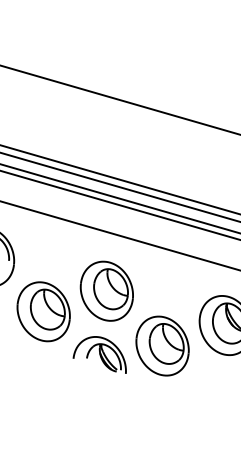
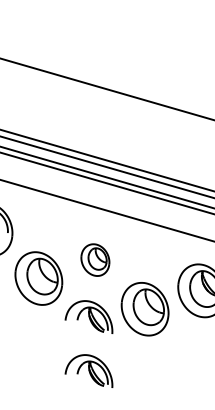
part: (107, 290) -> (95, 259), size x0.6
part: (99, 414) -> (88, 370), added

